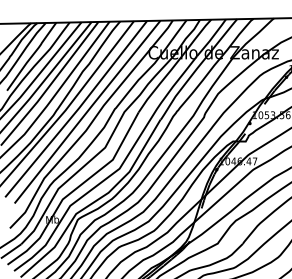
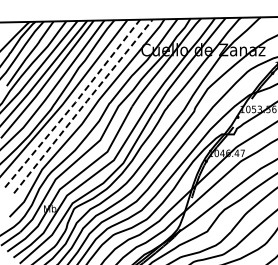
line: (78, 109) -> (74, 103), solid -> dashed
line: (88, 110) -> (84, 104), solid -> dashed

